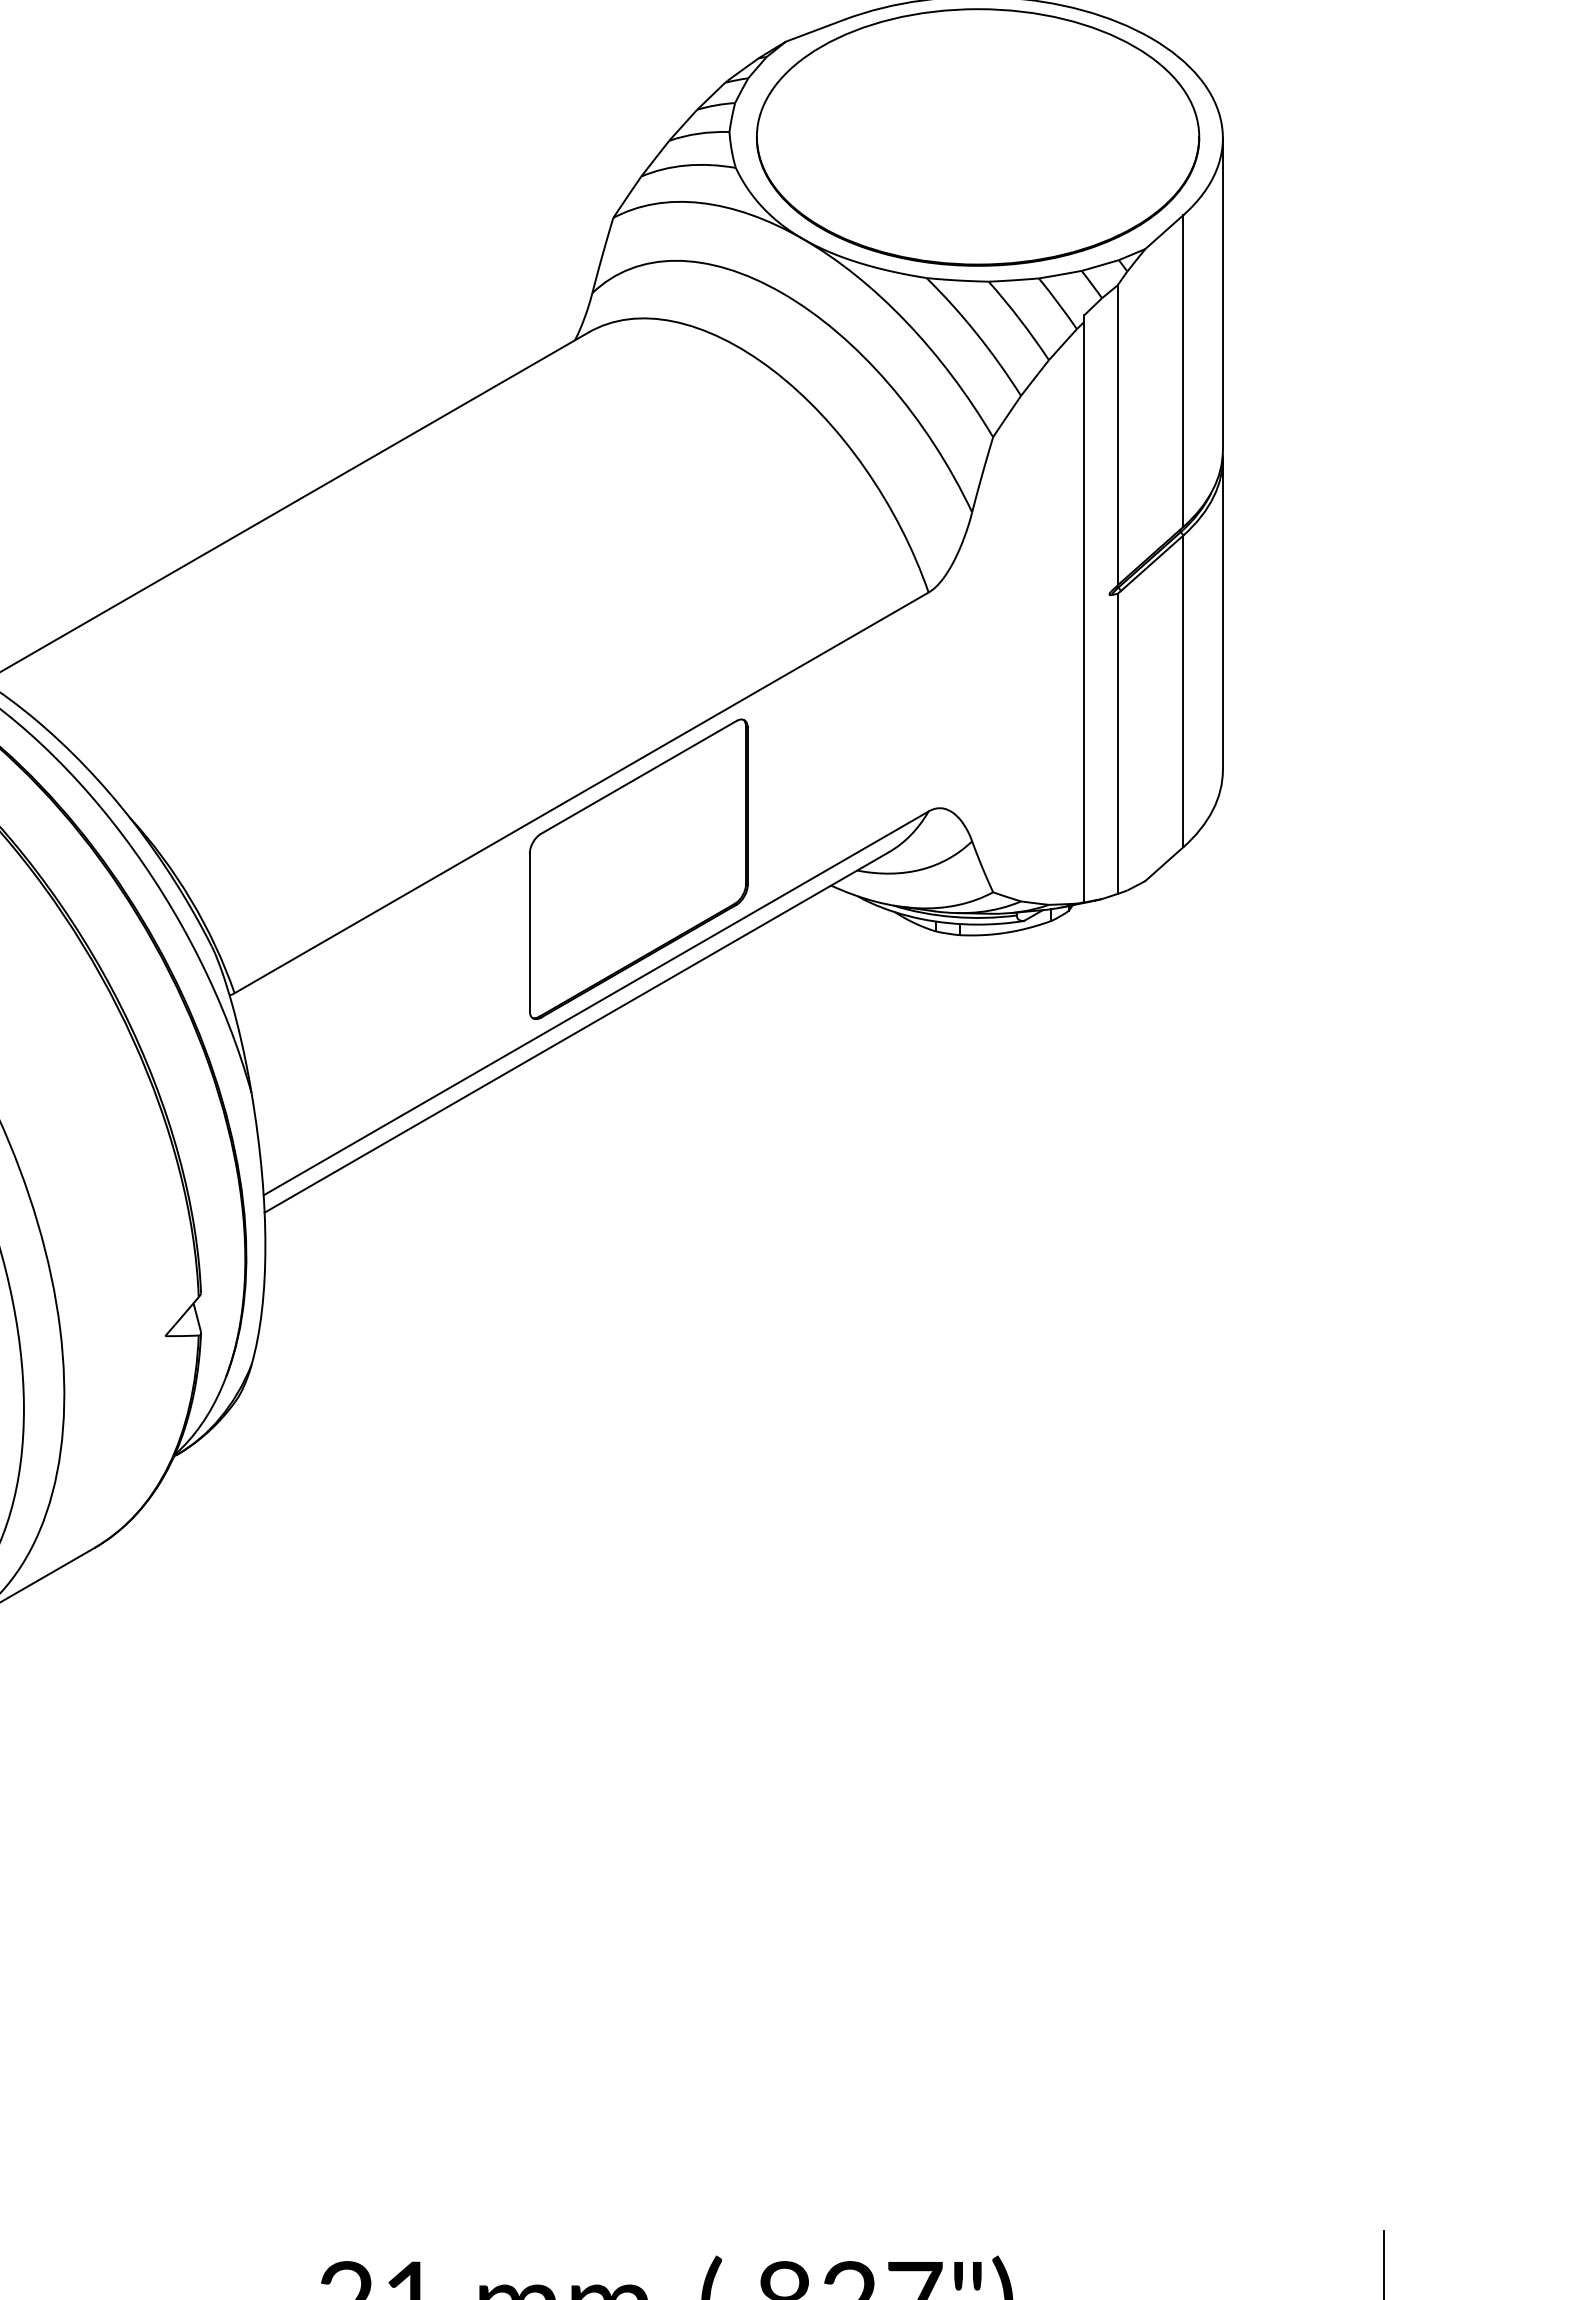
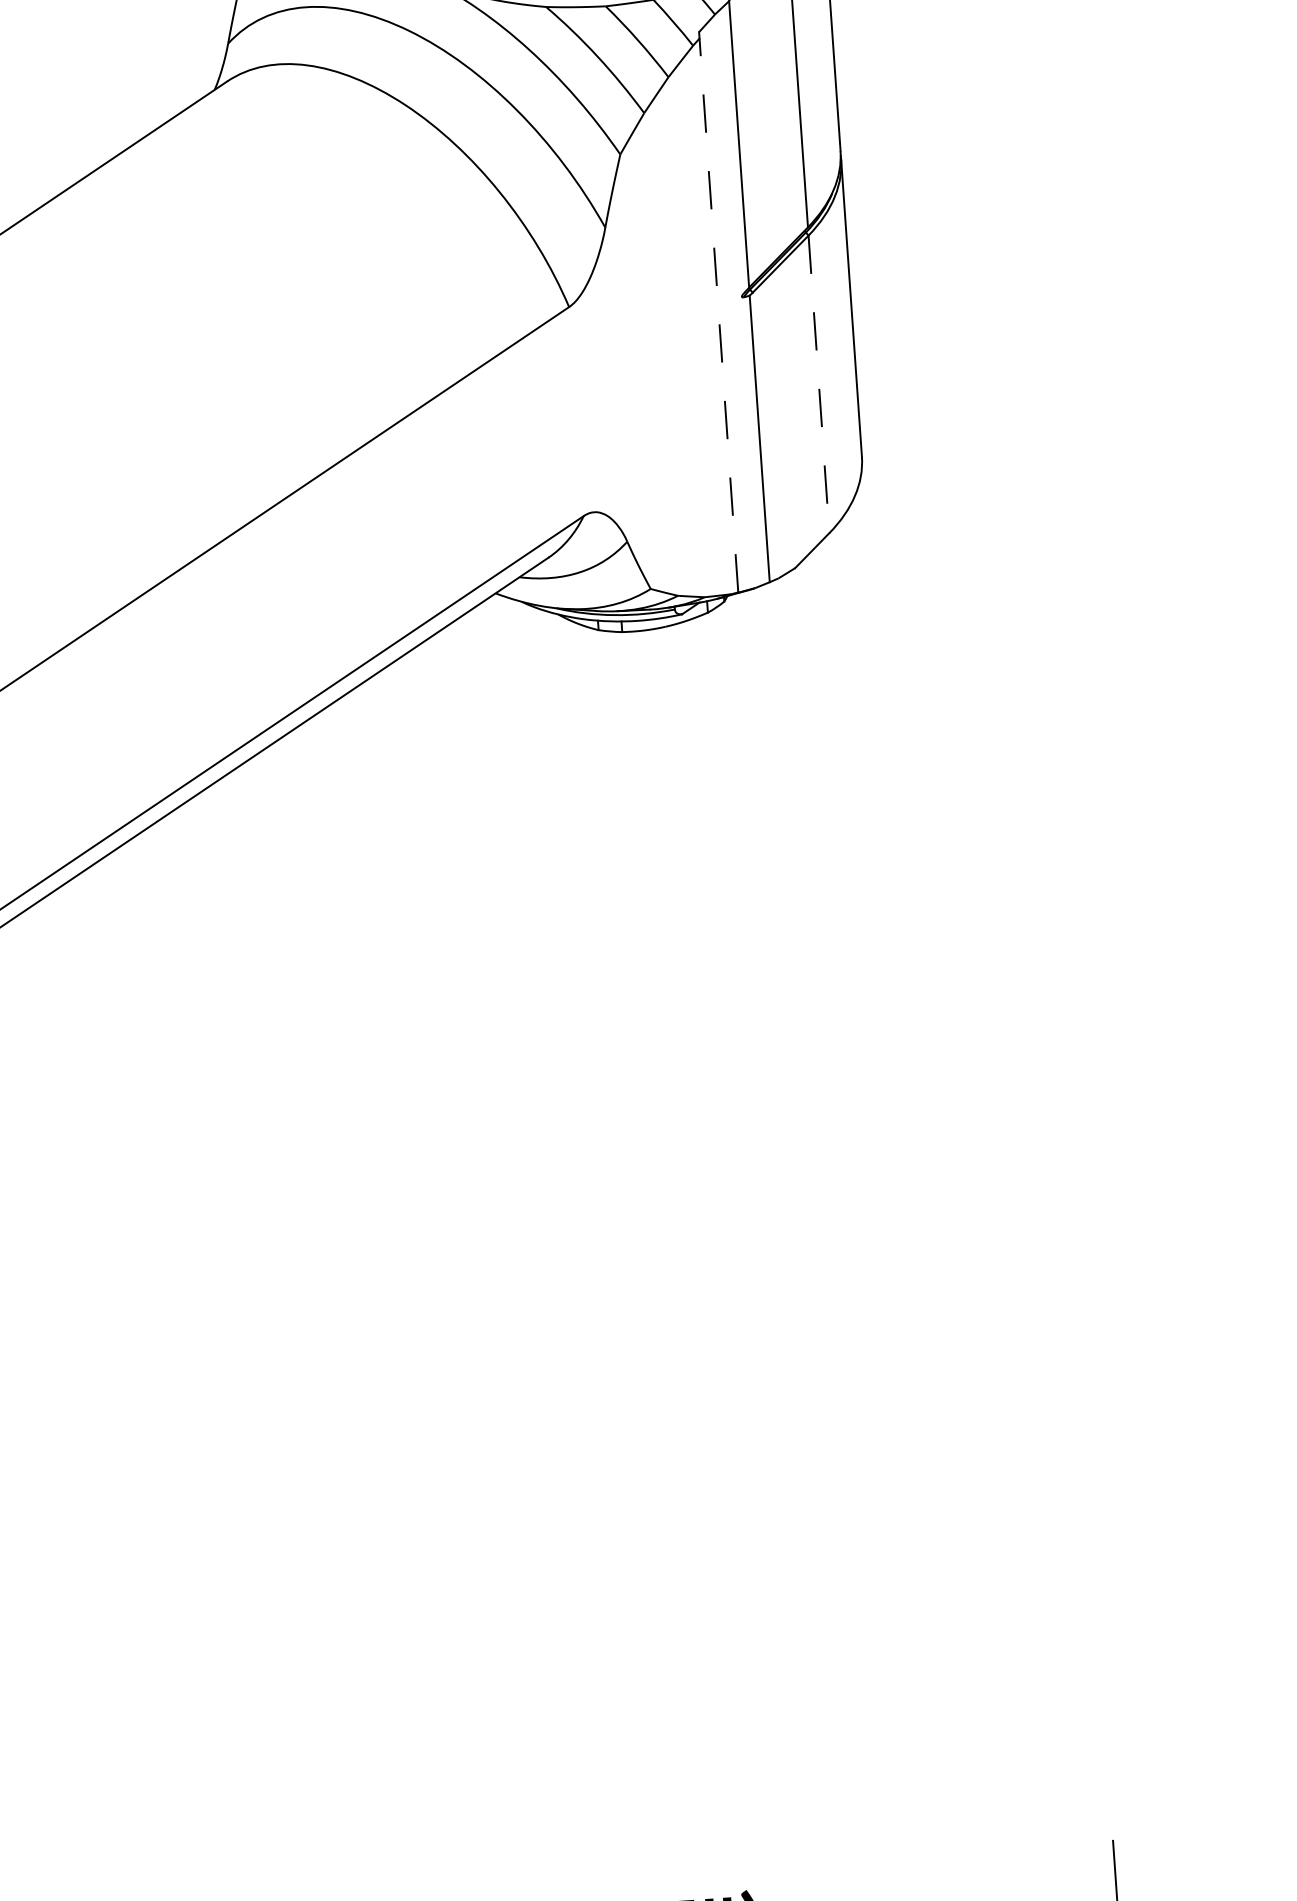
line: (1084, 611) -> (719, 314), solid -> dashed
line: (1183, 691) -> (819, 384), solid -> dashed
part: (638, 869) -> (310, 590), removed

